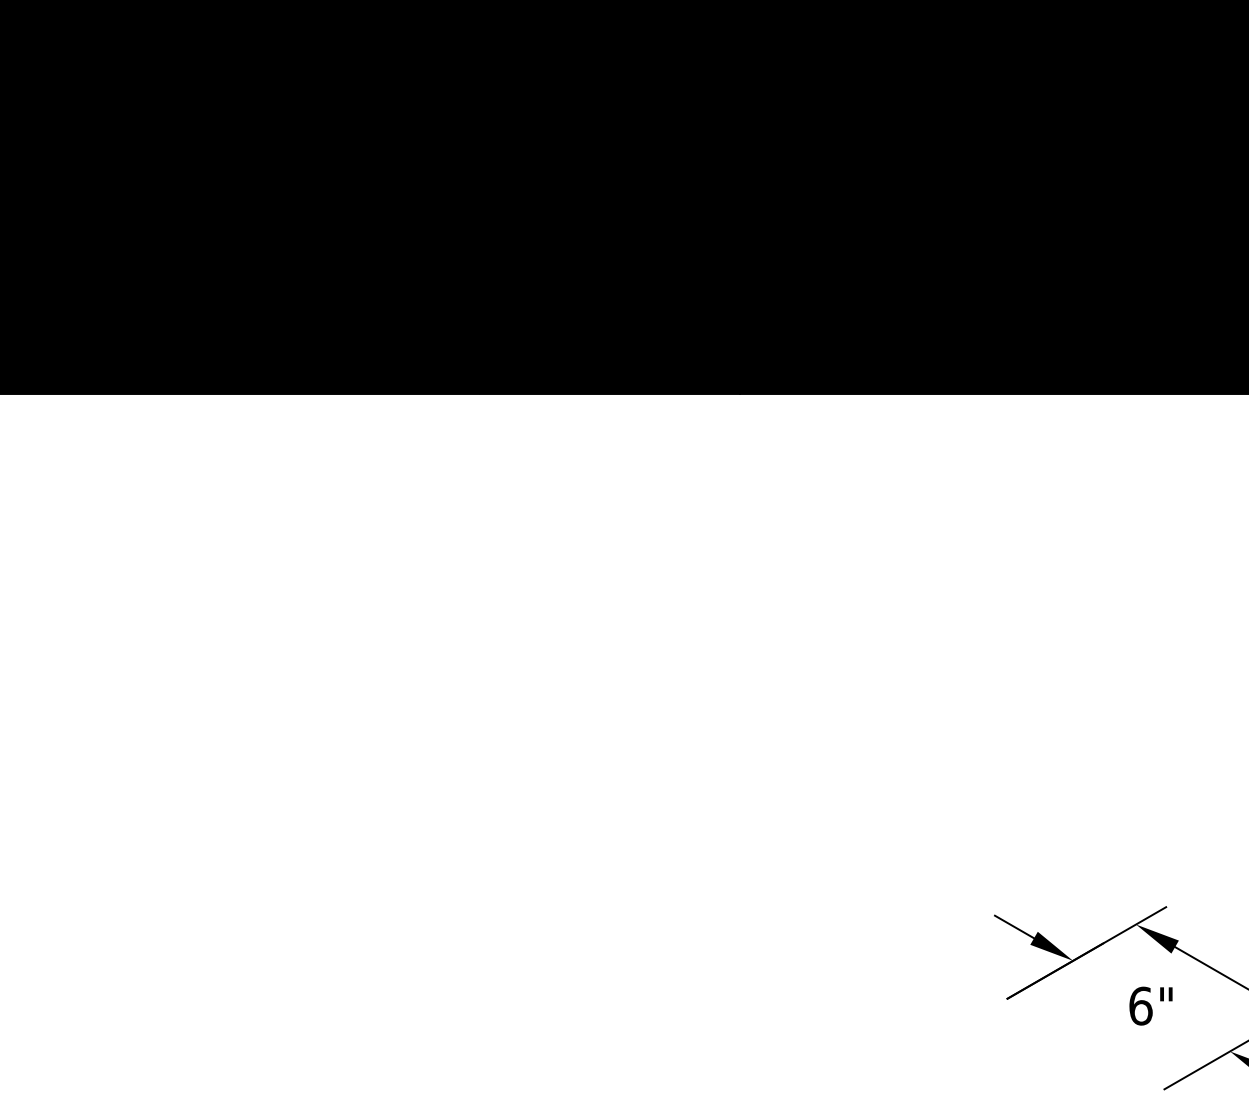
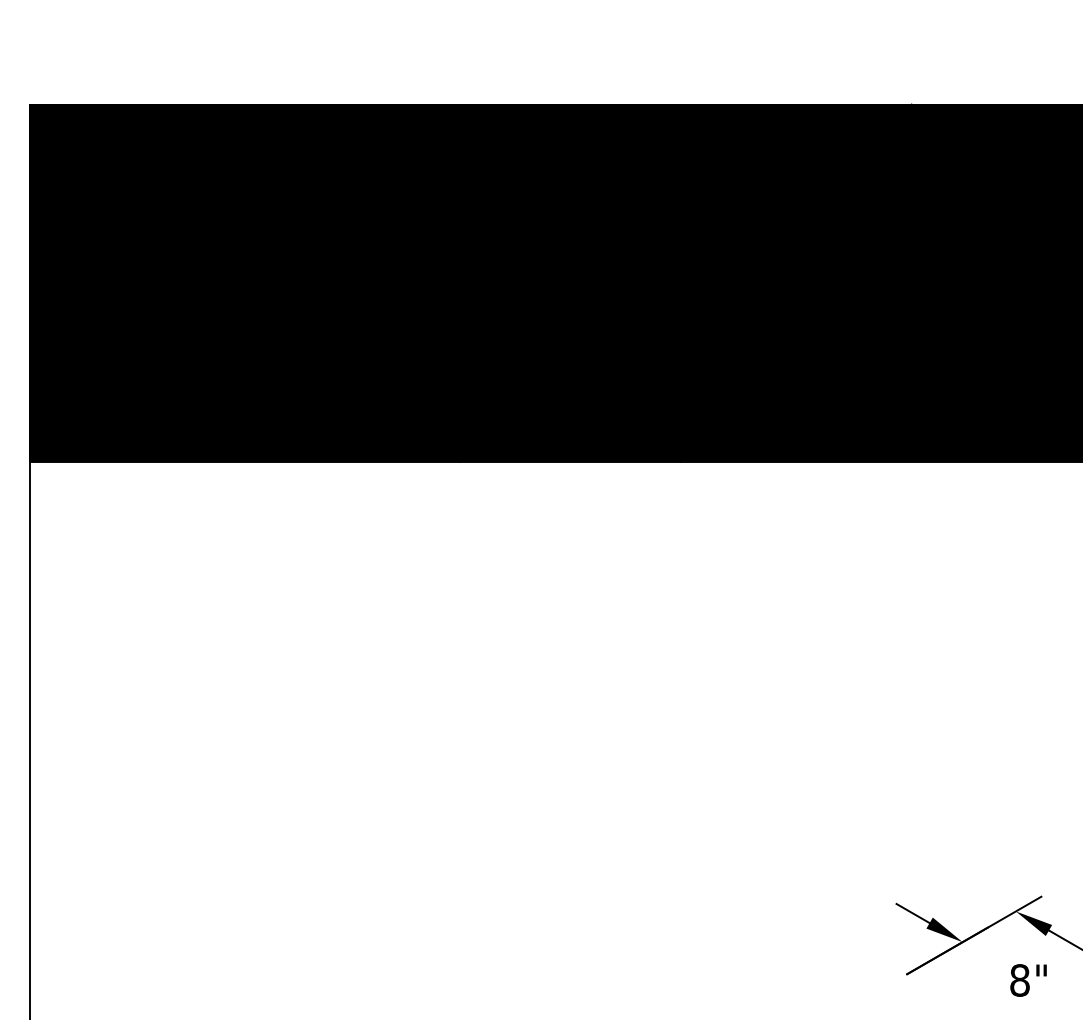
text: (1140, 1006) -> (1019, 980), 6" -> 8"

